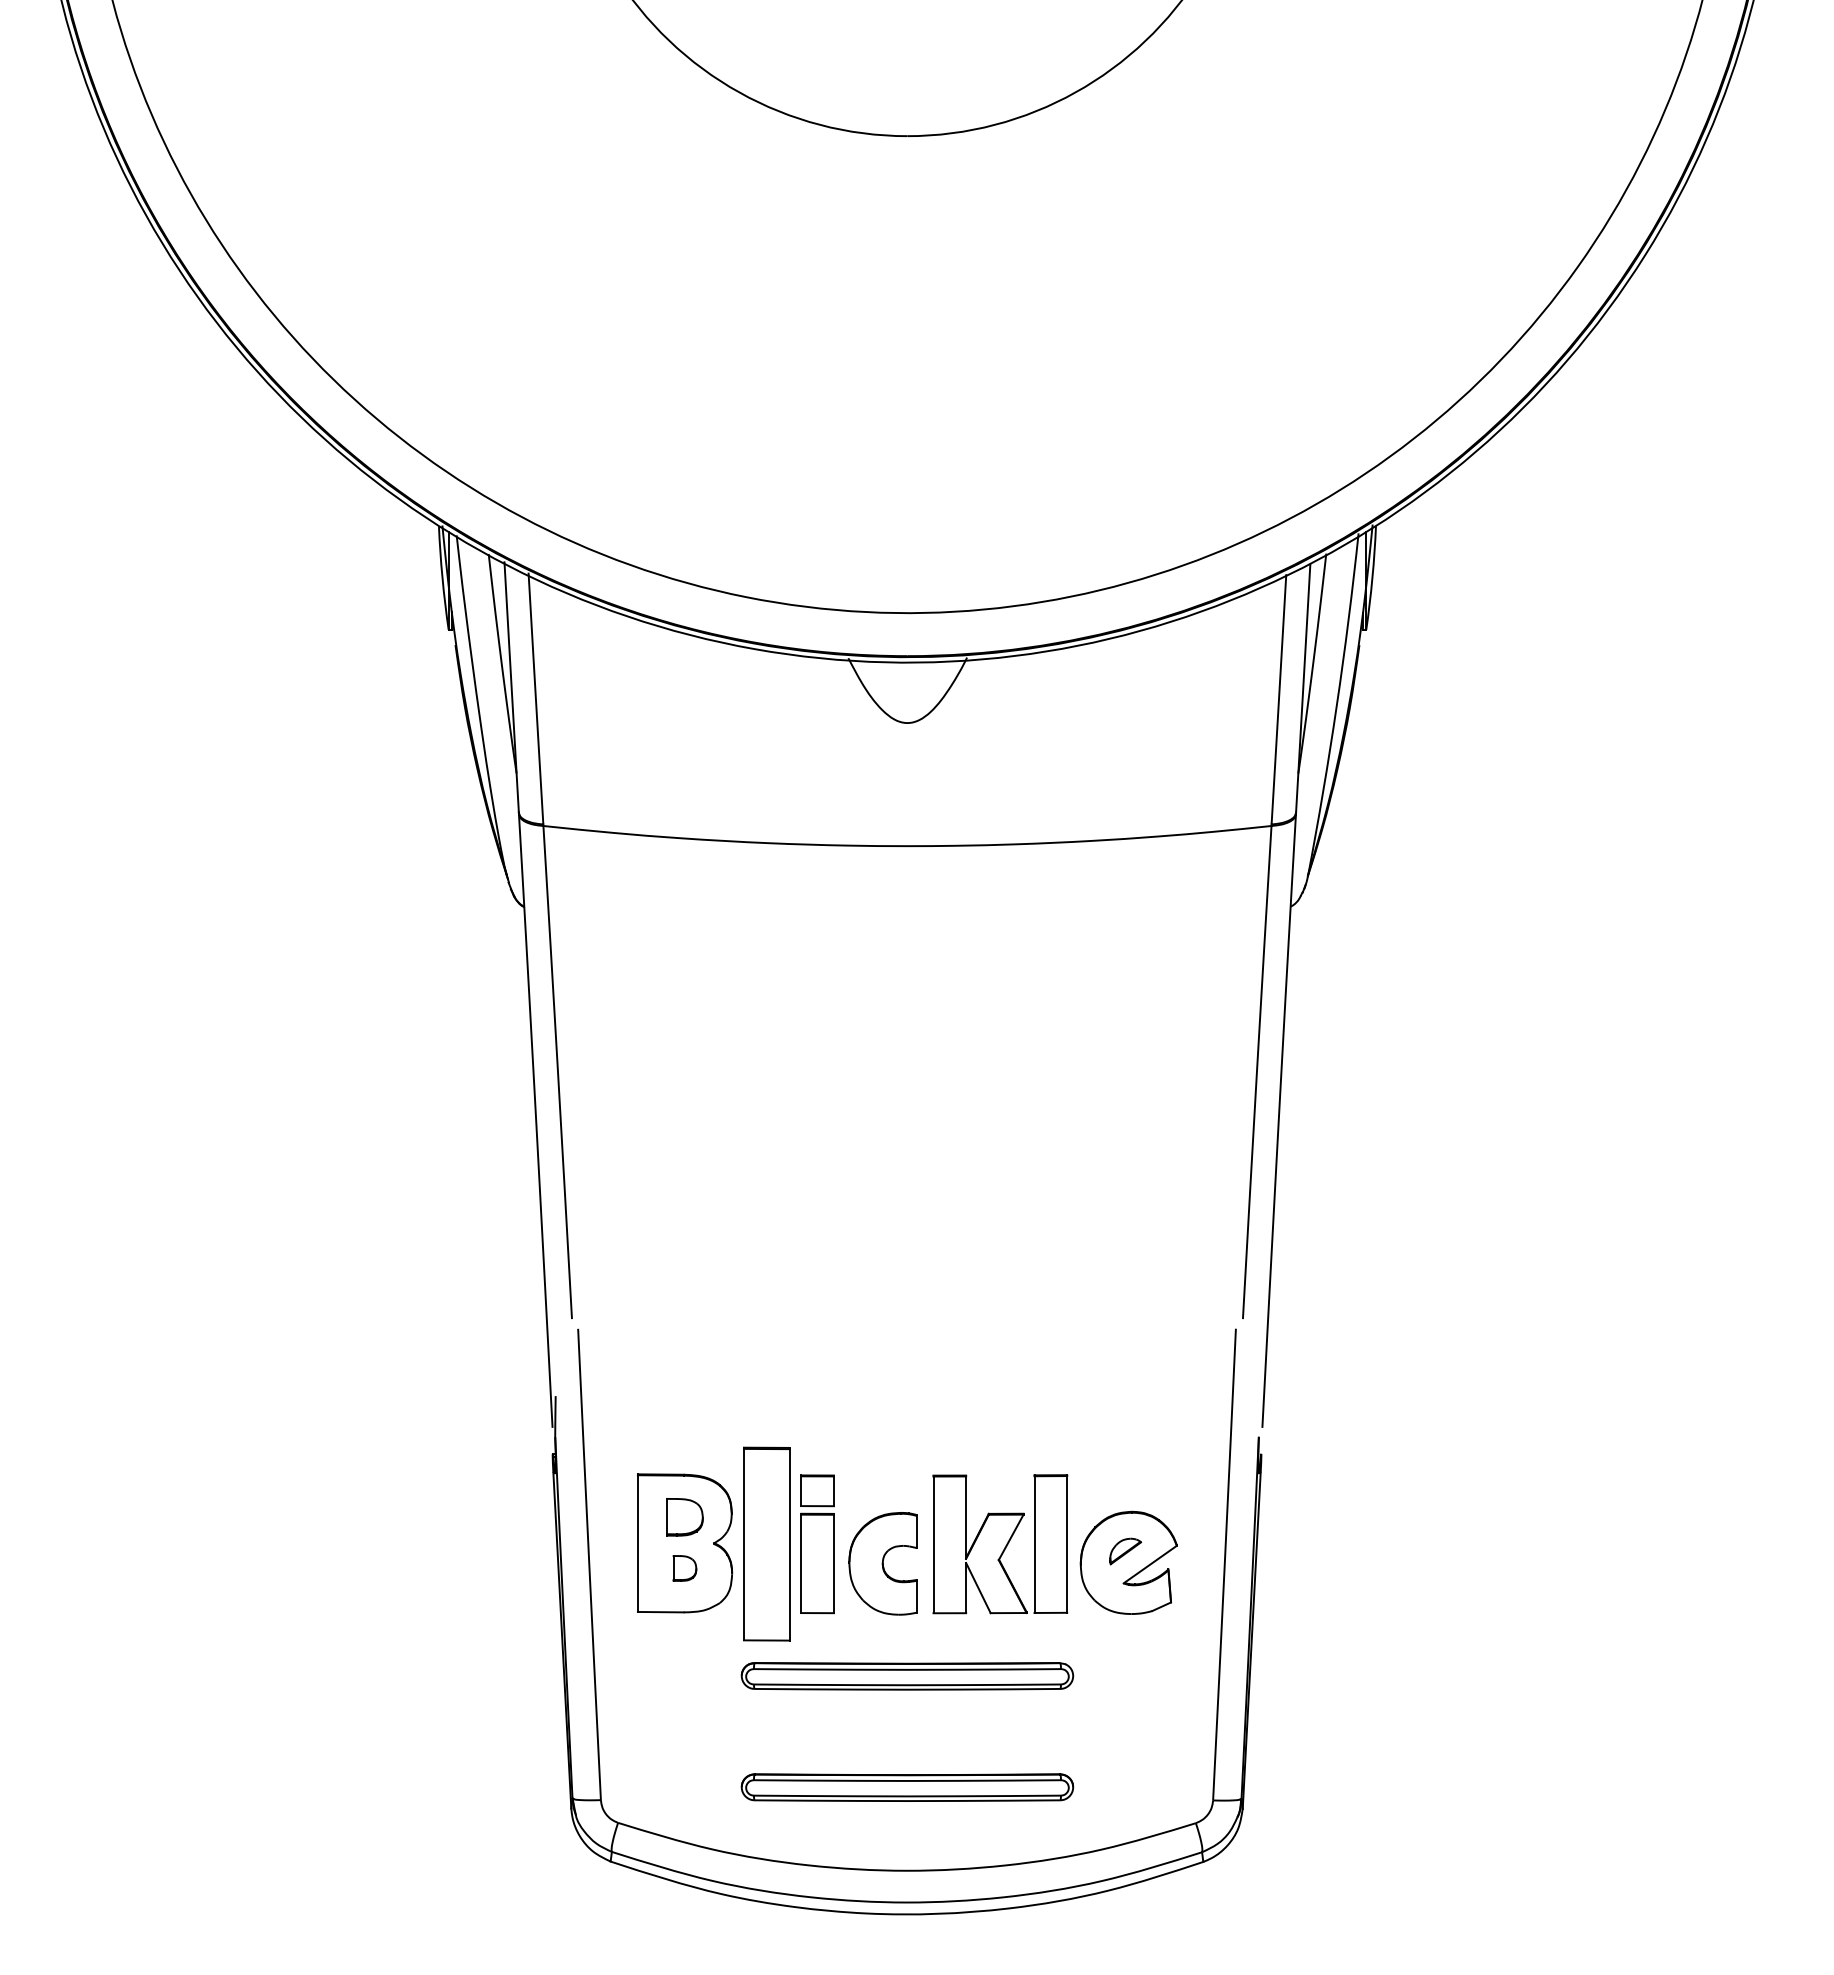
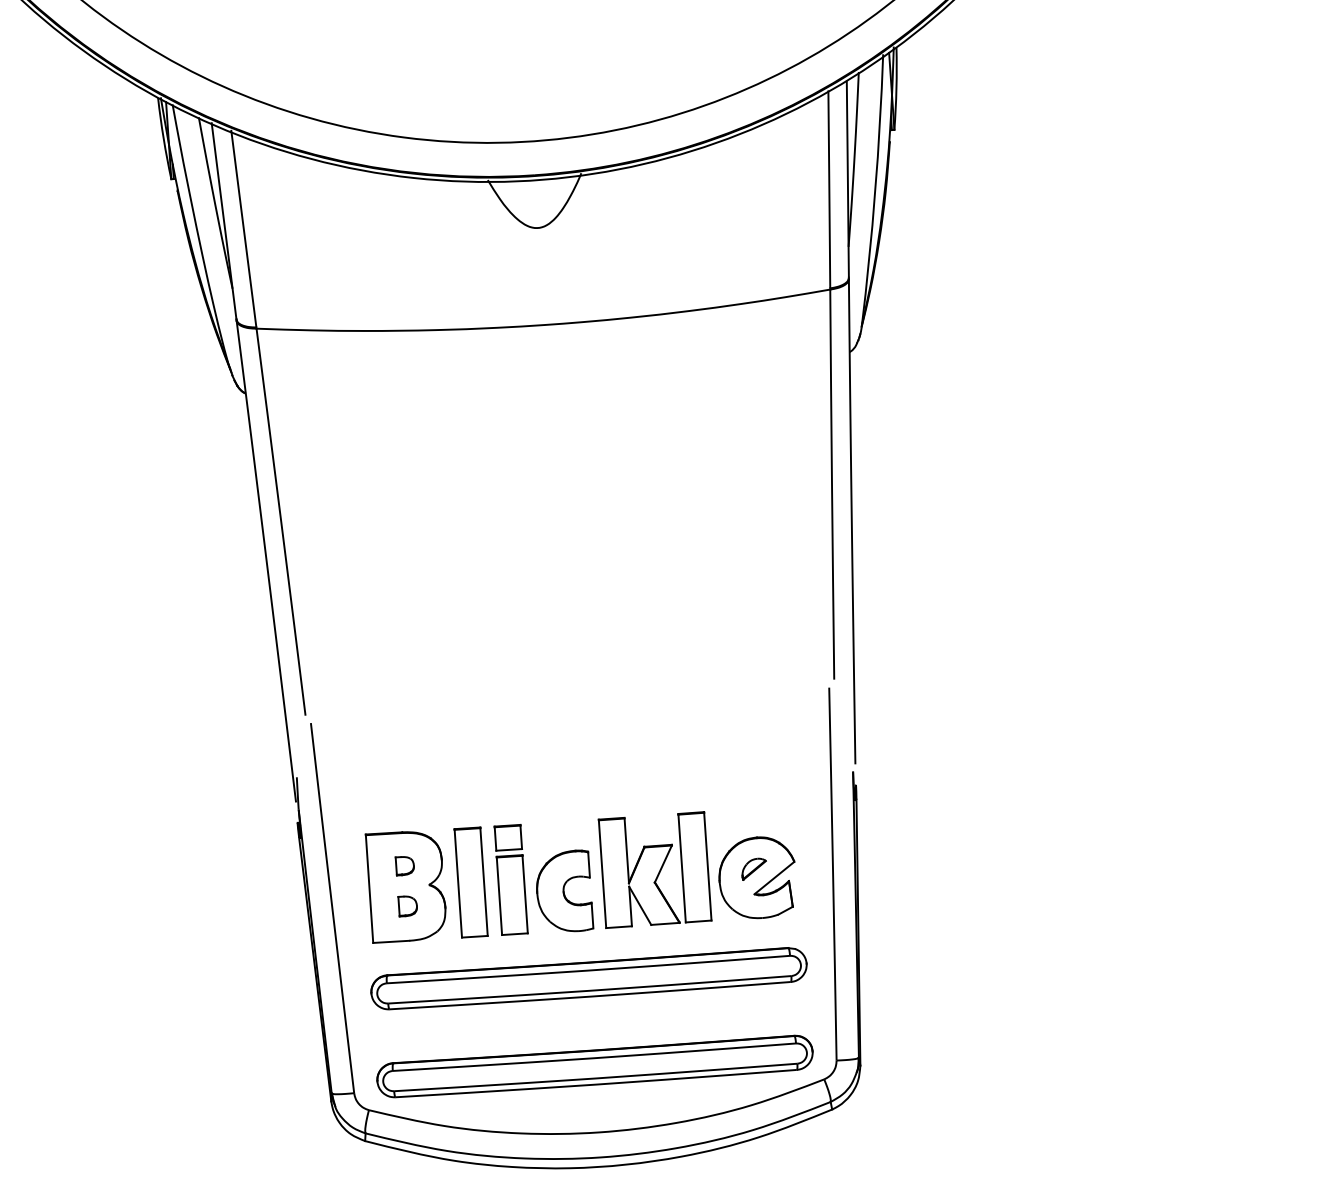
part: (684, 1517) -> (404, 866), size x0.62
part: (766, 1543) -> (470, 882), size x0.71
part: (907, 1676) -> (589, 979), size x1.67
part: (907, 1787) -> (595, 1066), size x1.67

